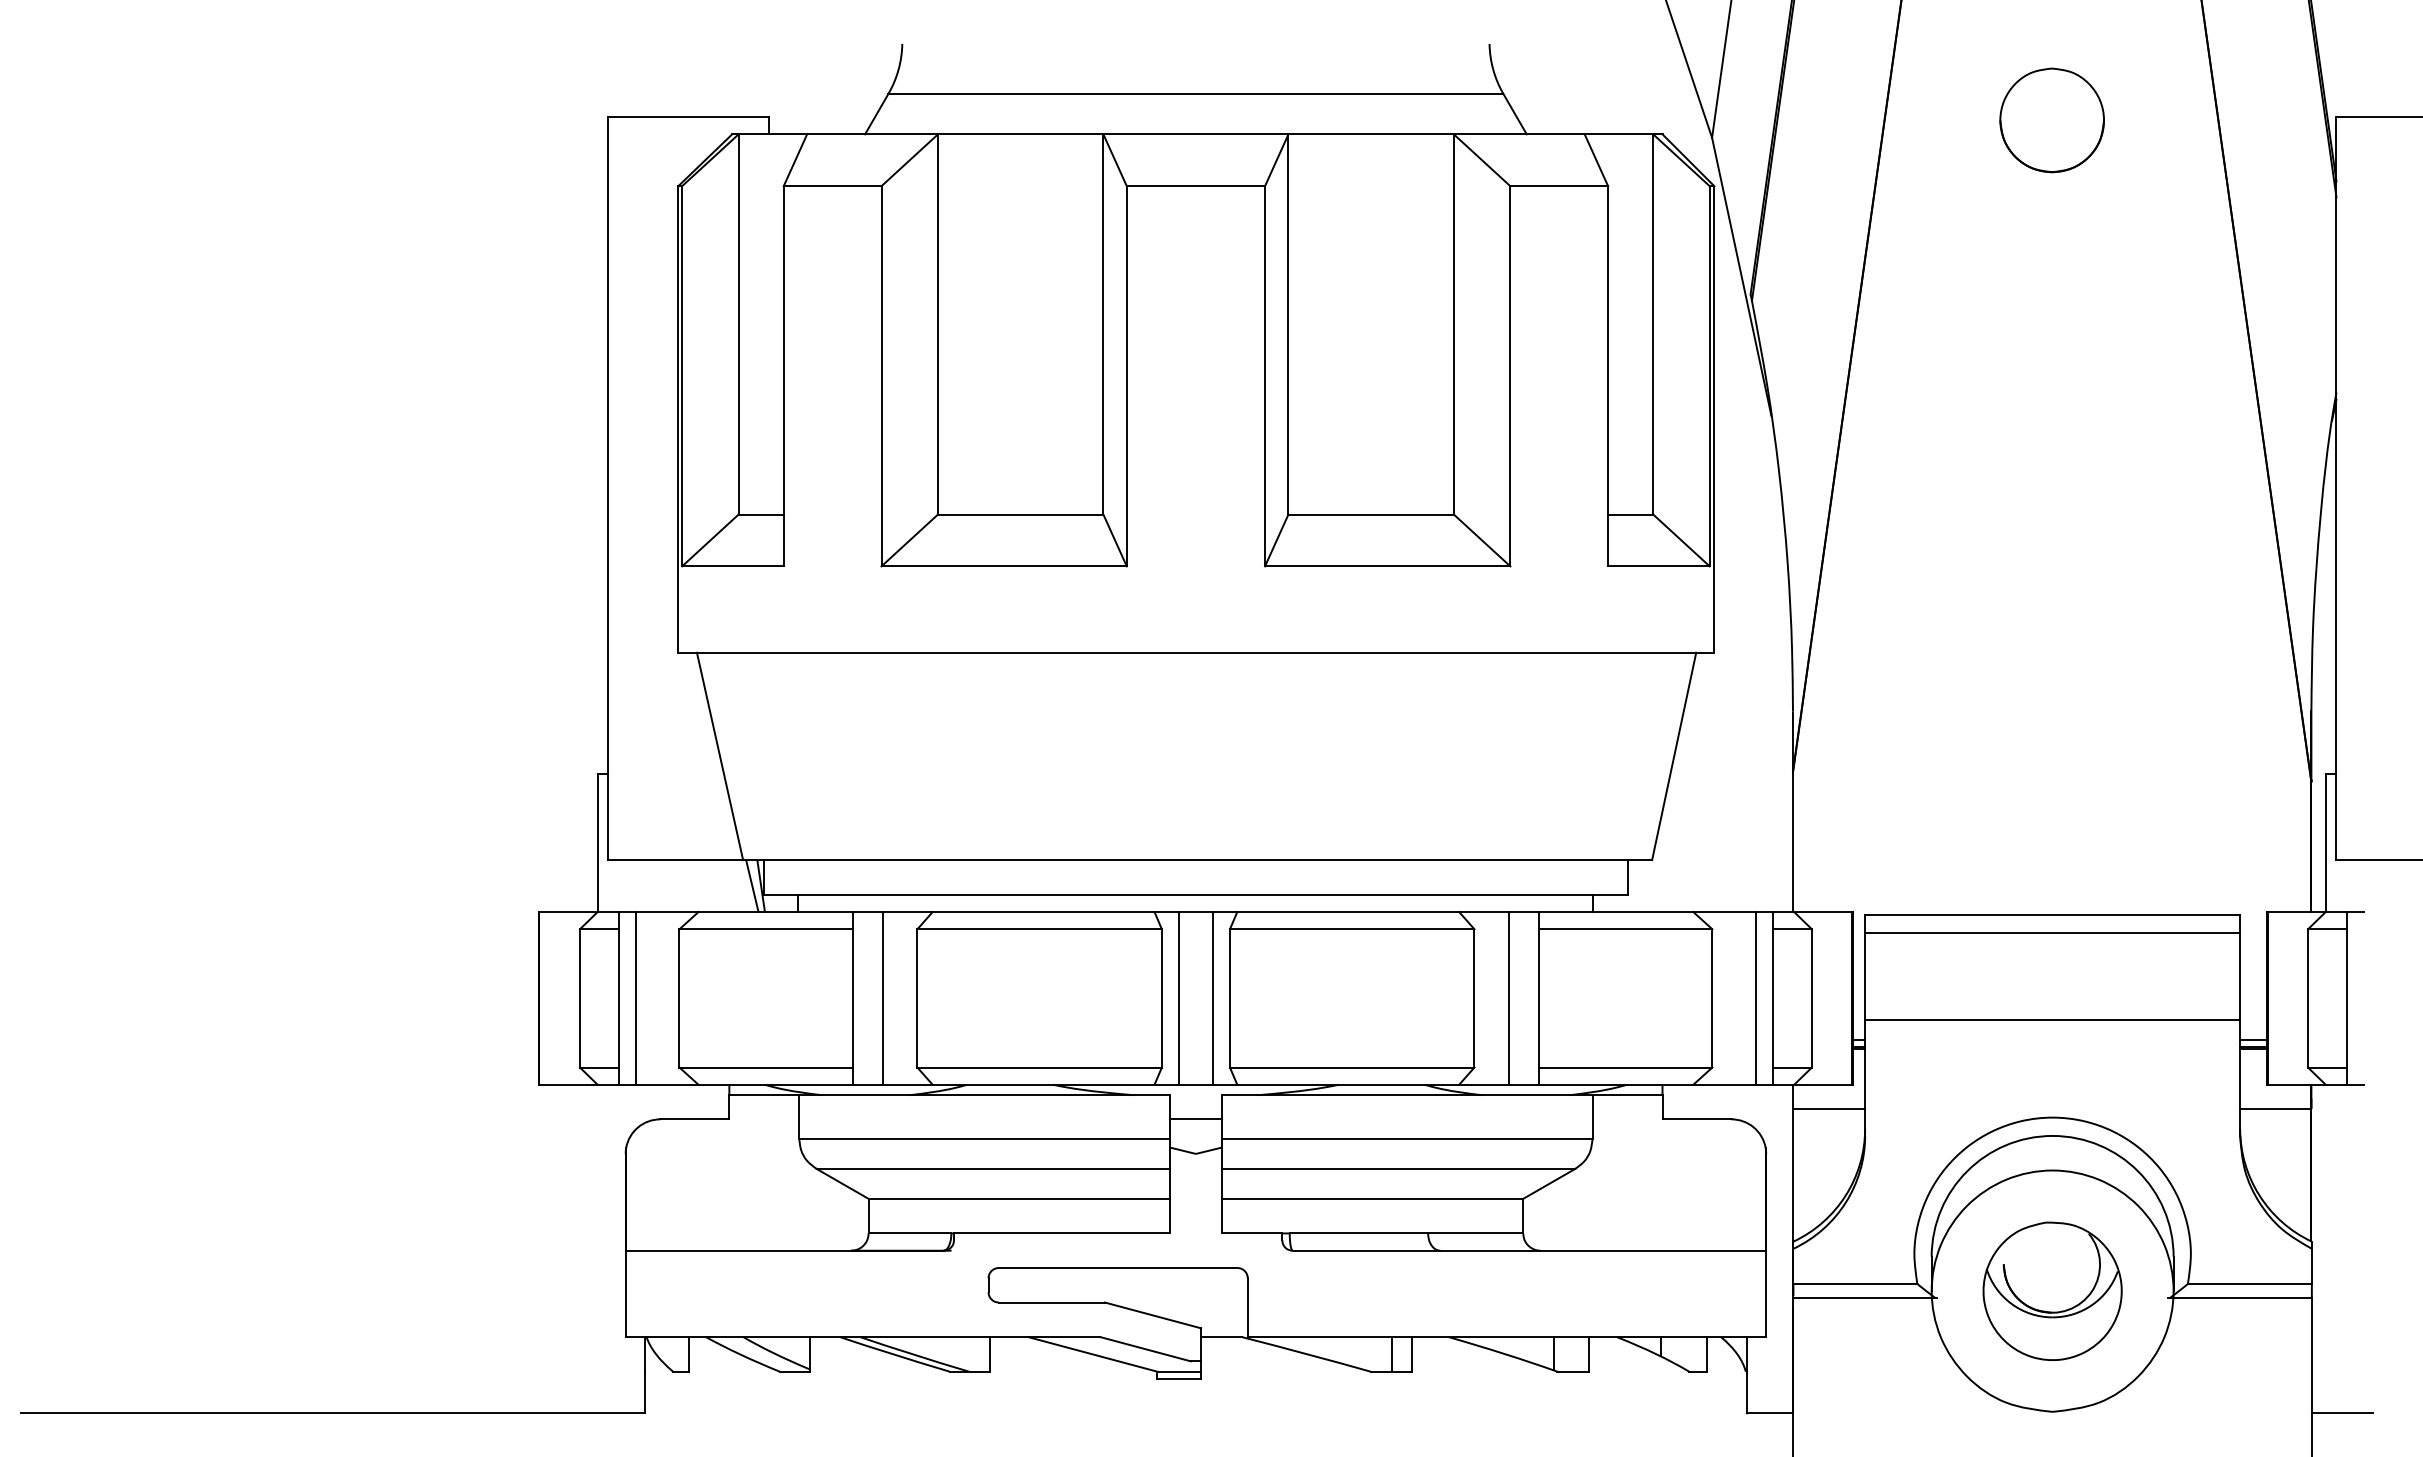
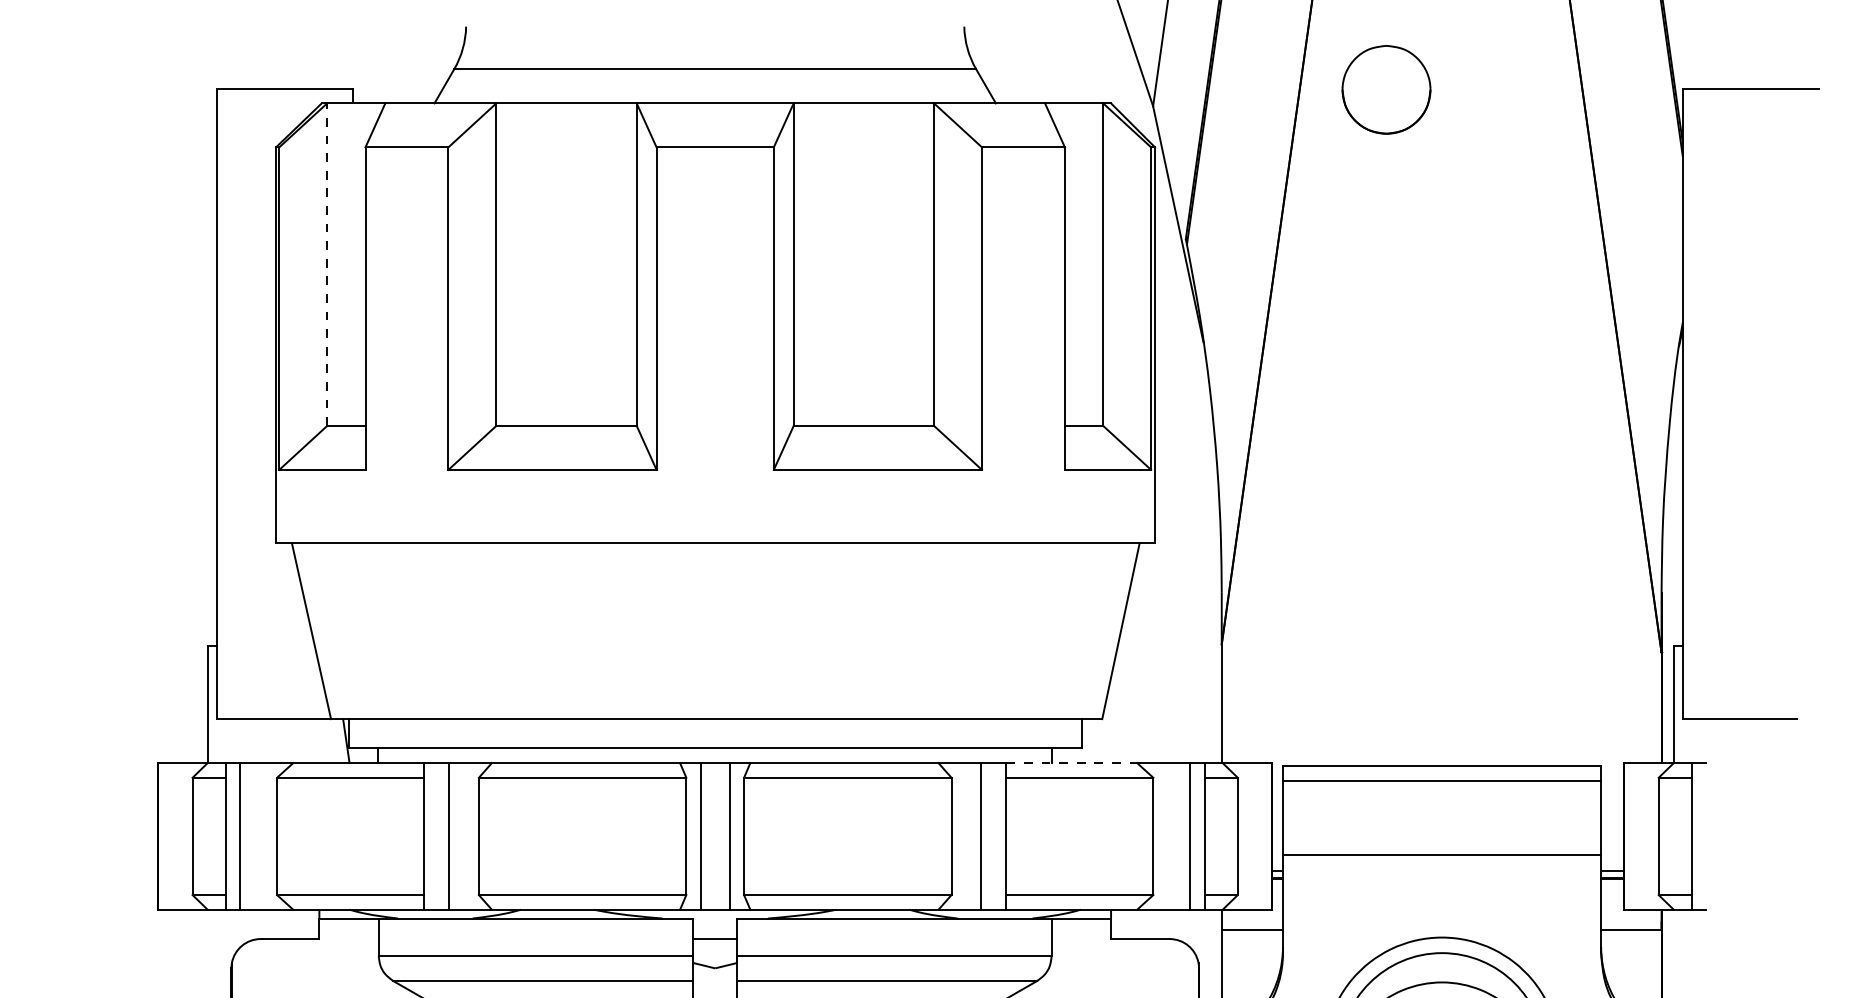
part: (2051, 120) -> (1385, 89), moved
line: (738, 323) -> (327, 263), solid -> dashed
line: (752, 886) -> (339, 741), removed
line: (1616, 912) -> (1072, 763), solid -> dashed

